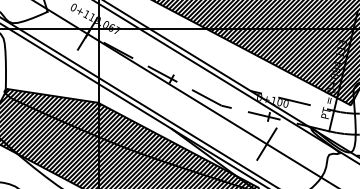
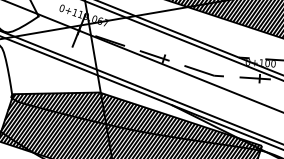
line: (266, 143) -> (261, 103), removed

